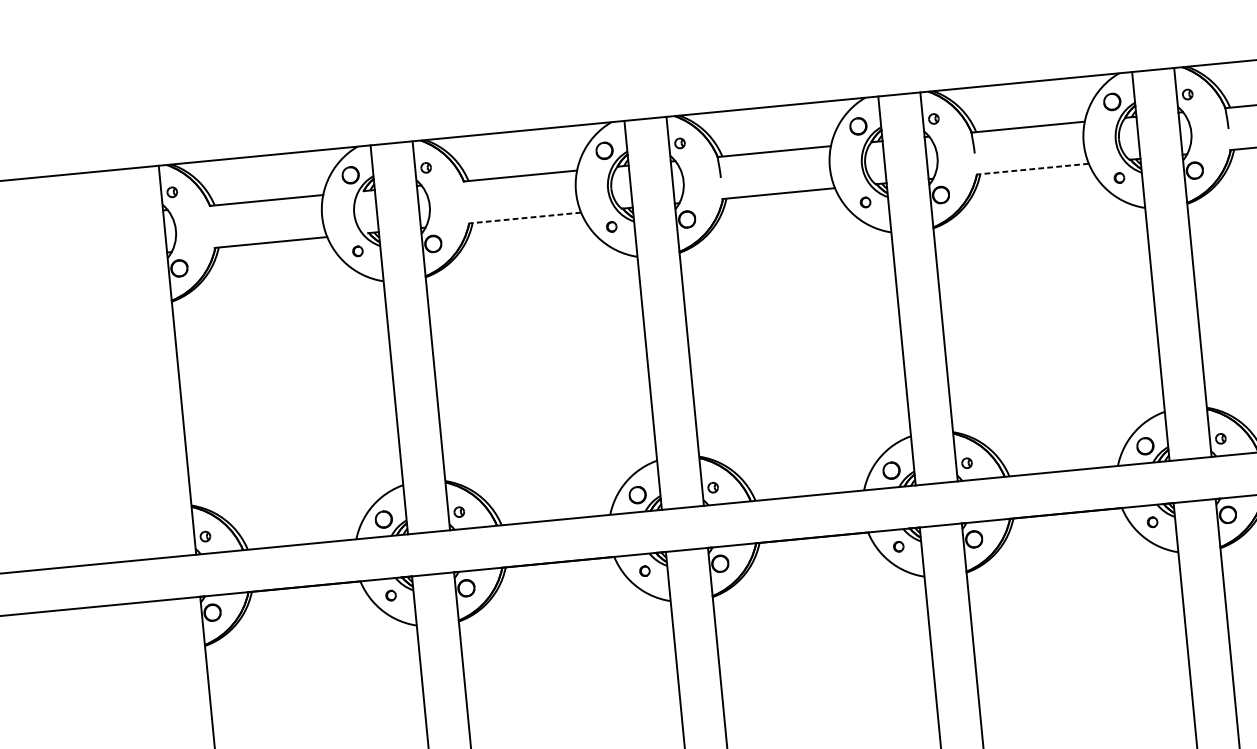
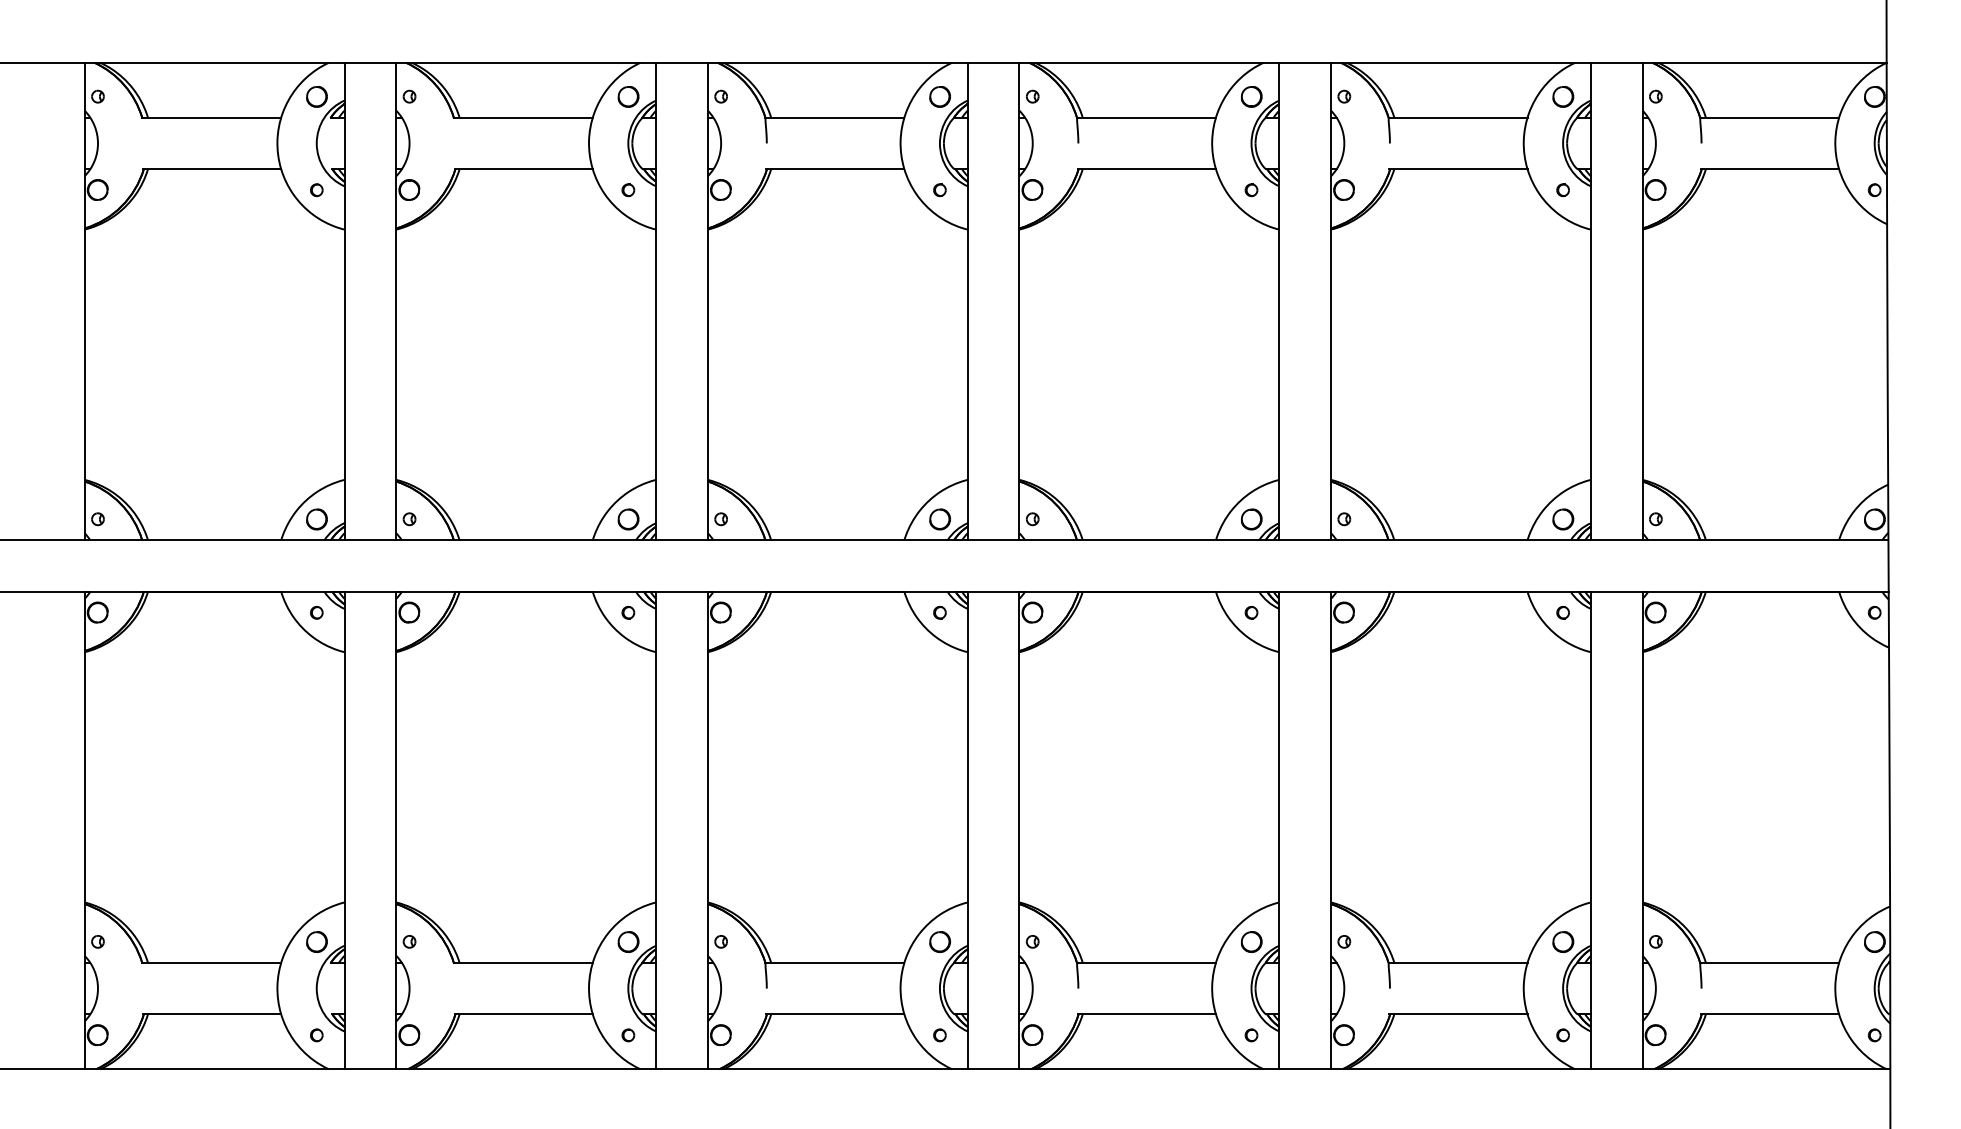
line: (1032, 169) -> (1146, 169), dashed -> solid
line: (524, 218) -> (523, 169), dashed -> solid

